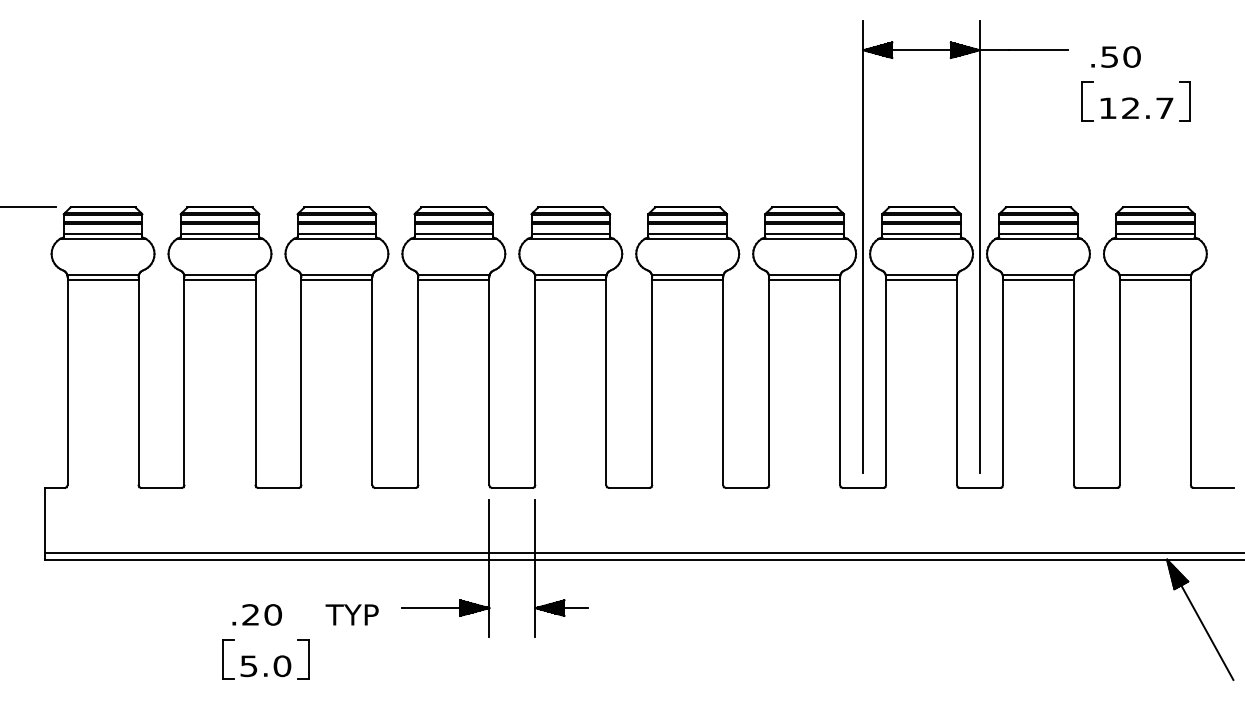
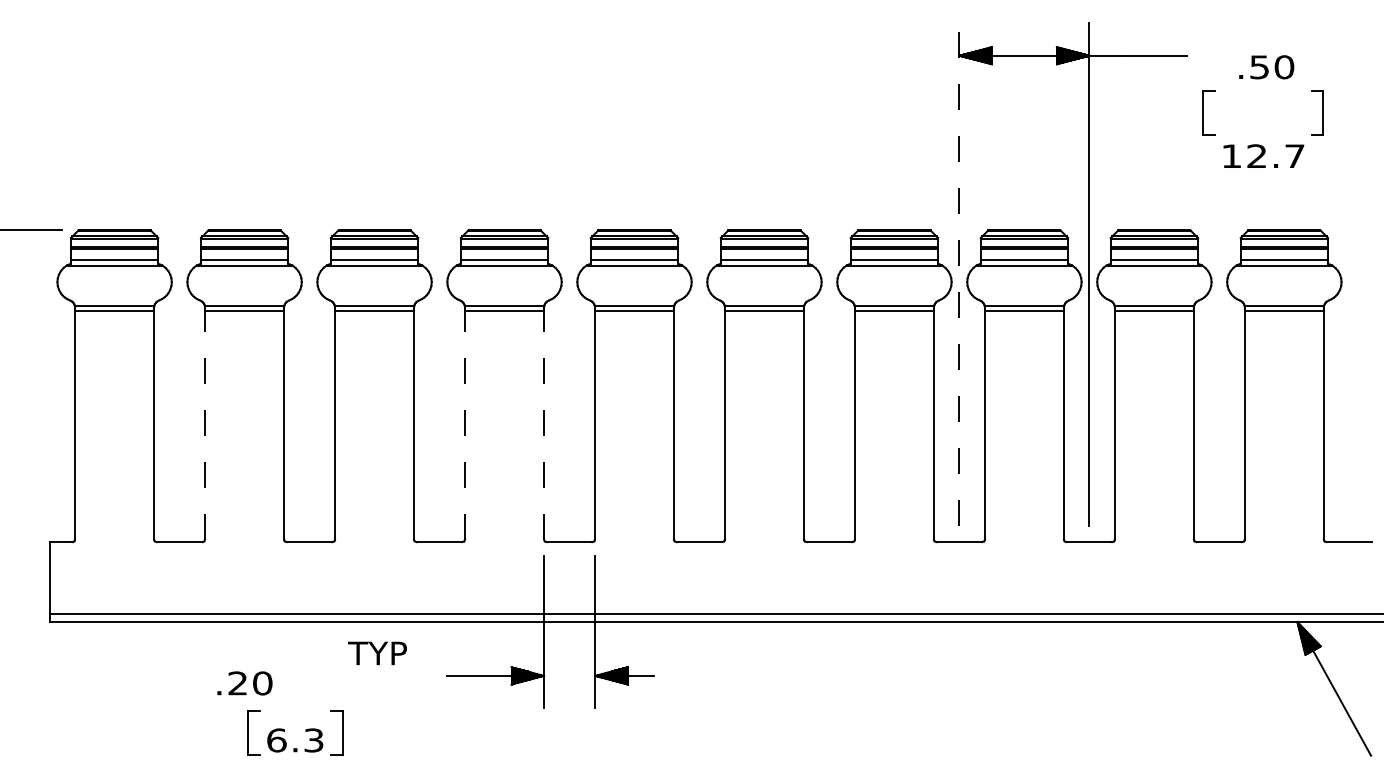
text: (1115, 57) -> (1266, 67), moved
text: (1136, 107) -> (1263, 155), moved
line: (863, 247) -> (959, 274), solid -> dashed
line: (184, 382) -> (205, 425), solid -> dashed
line: (418, 382) -> (465, 425), solid -> dashed
line: (489, 382) -> (544, 425), solid -> dashed
text: (256, 614) -> (244, 683), moved
text: (352, 614) -> (377, 653), moved
text: (265, 666) -> (295, 740), 5.0 -> 6.3

